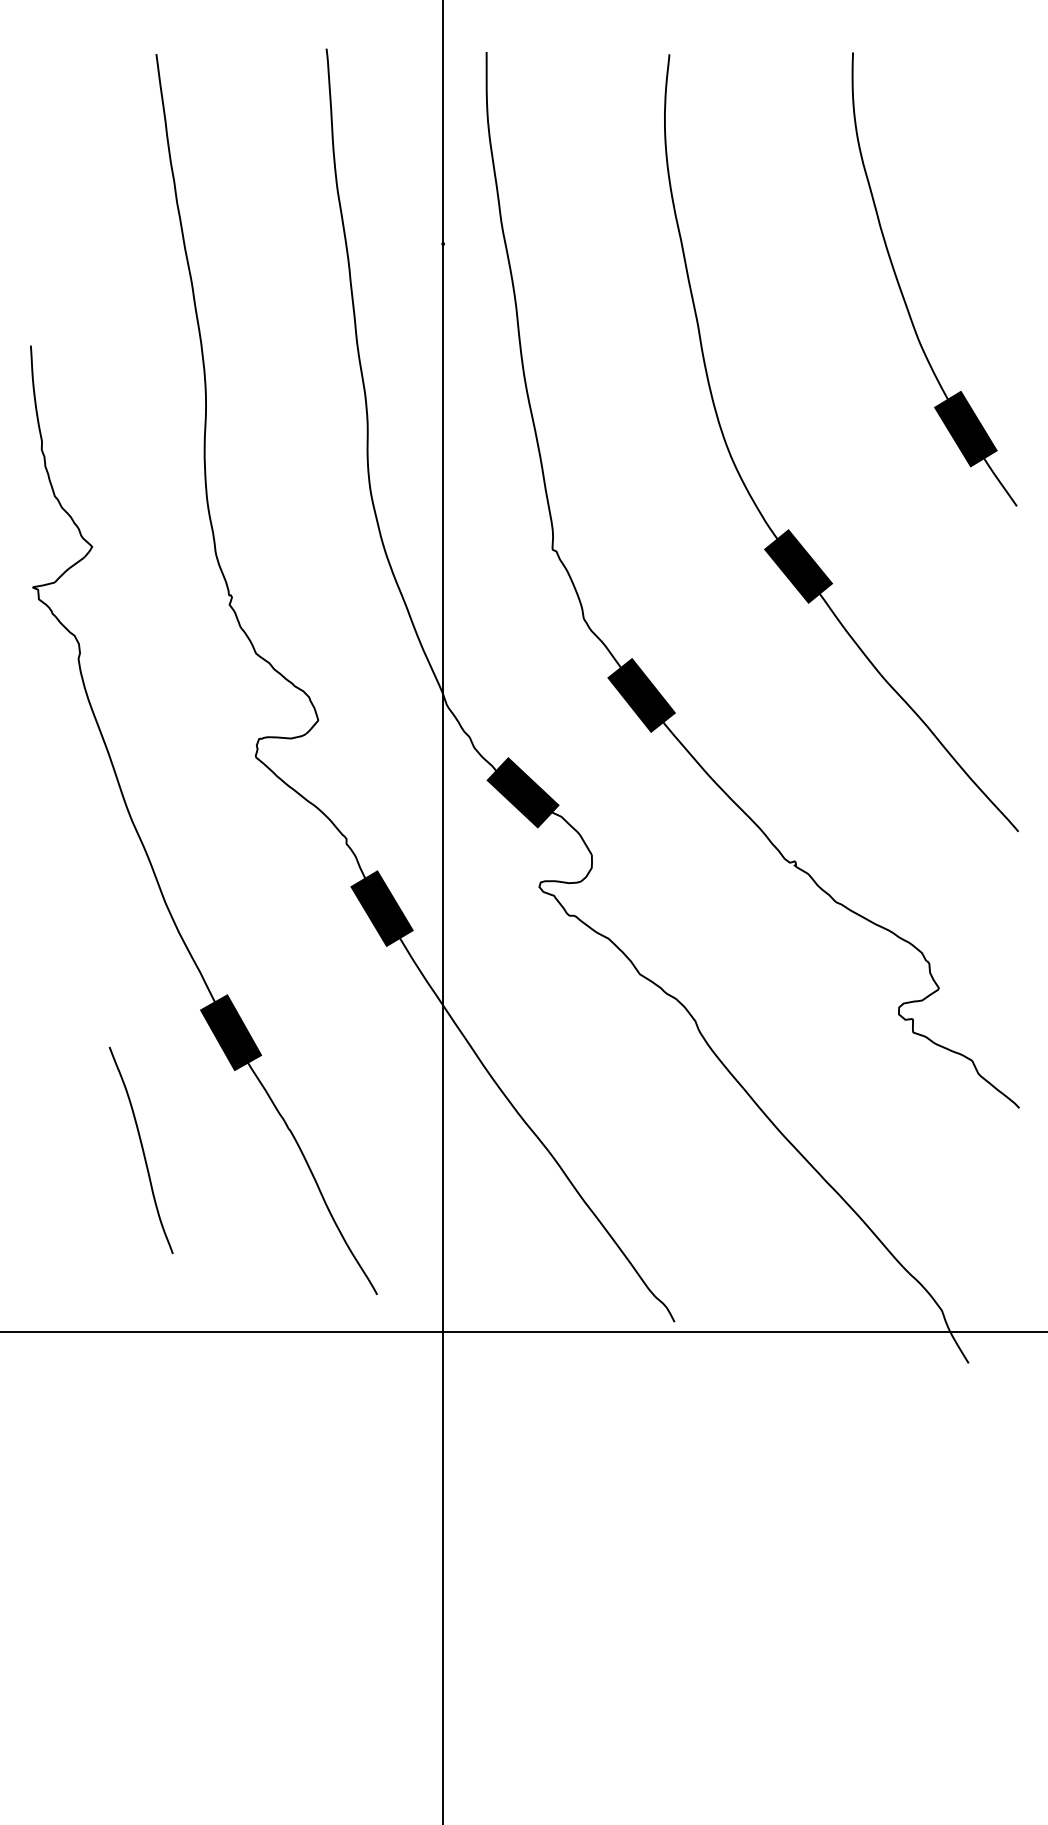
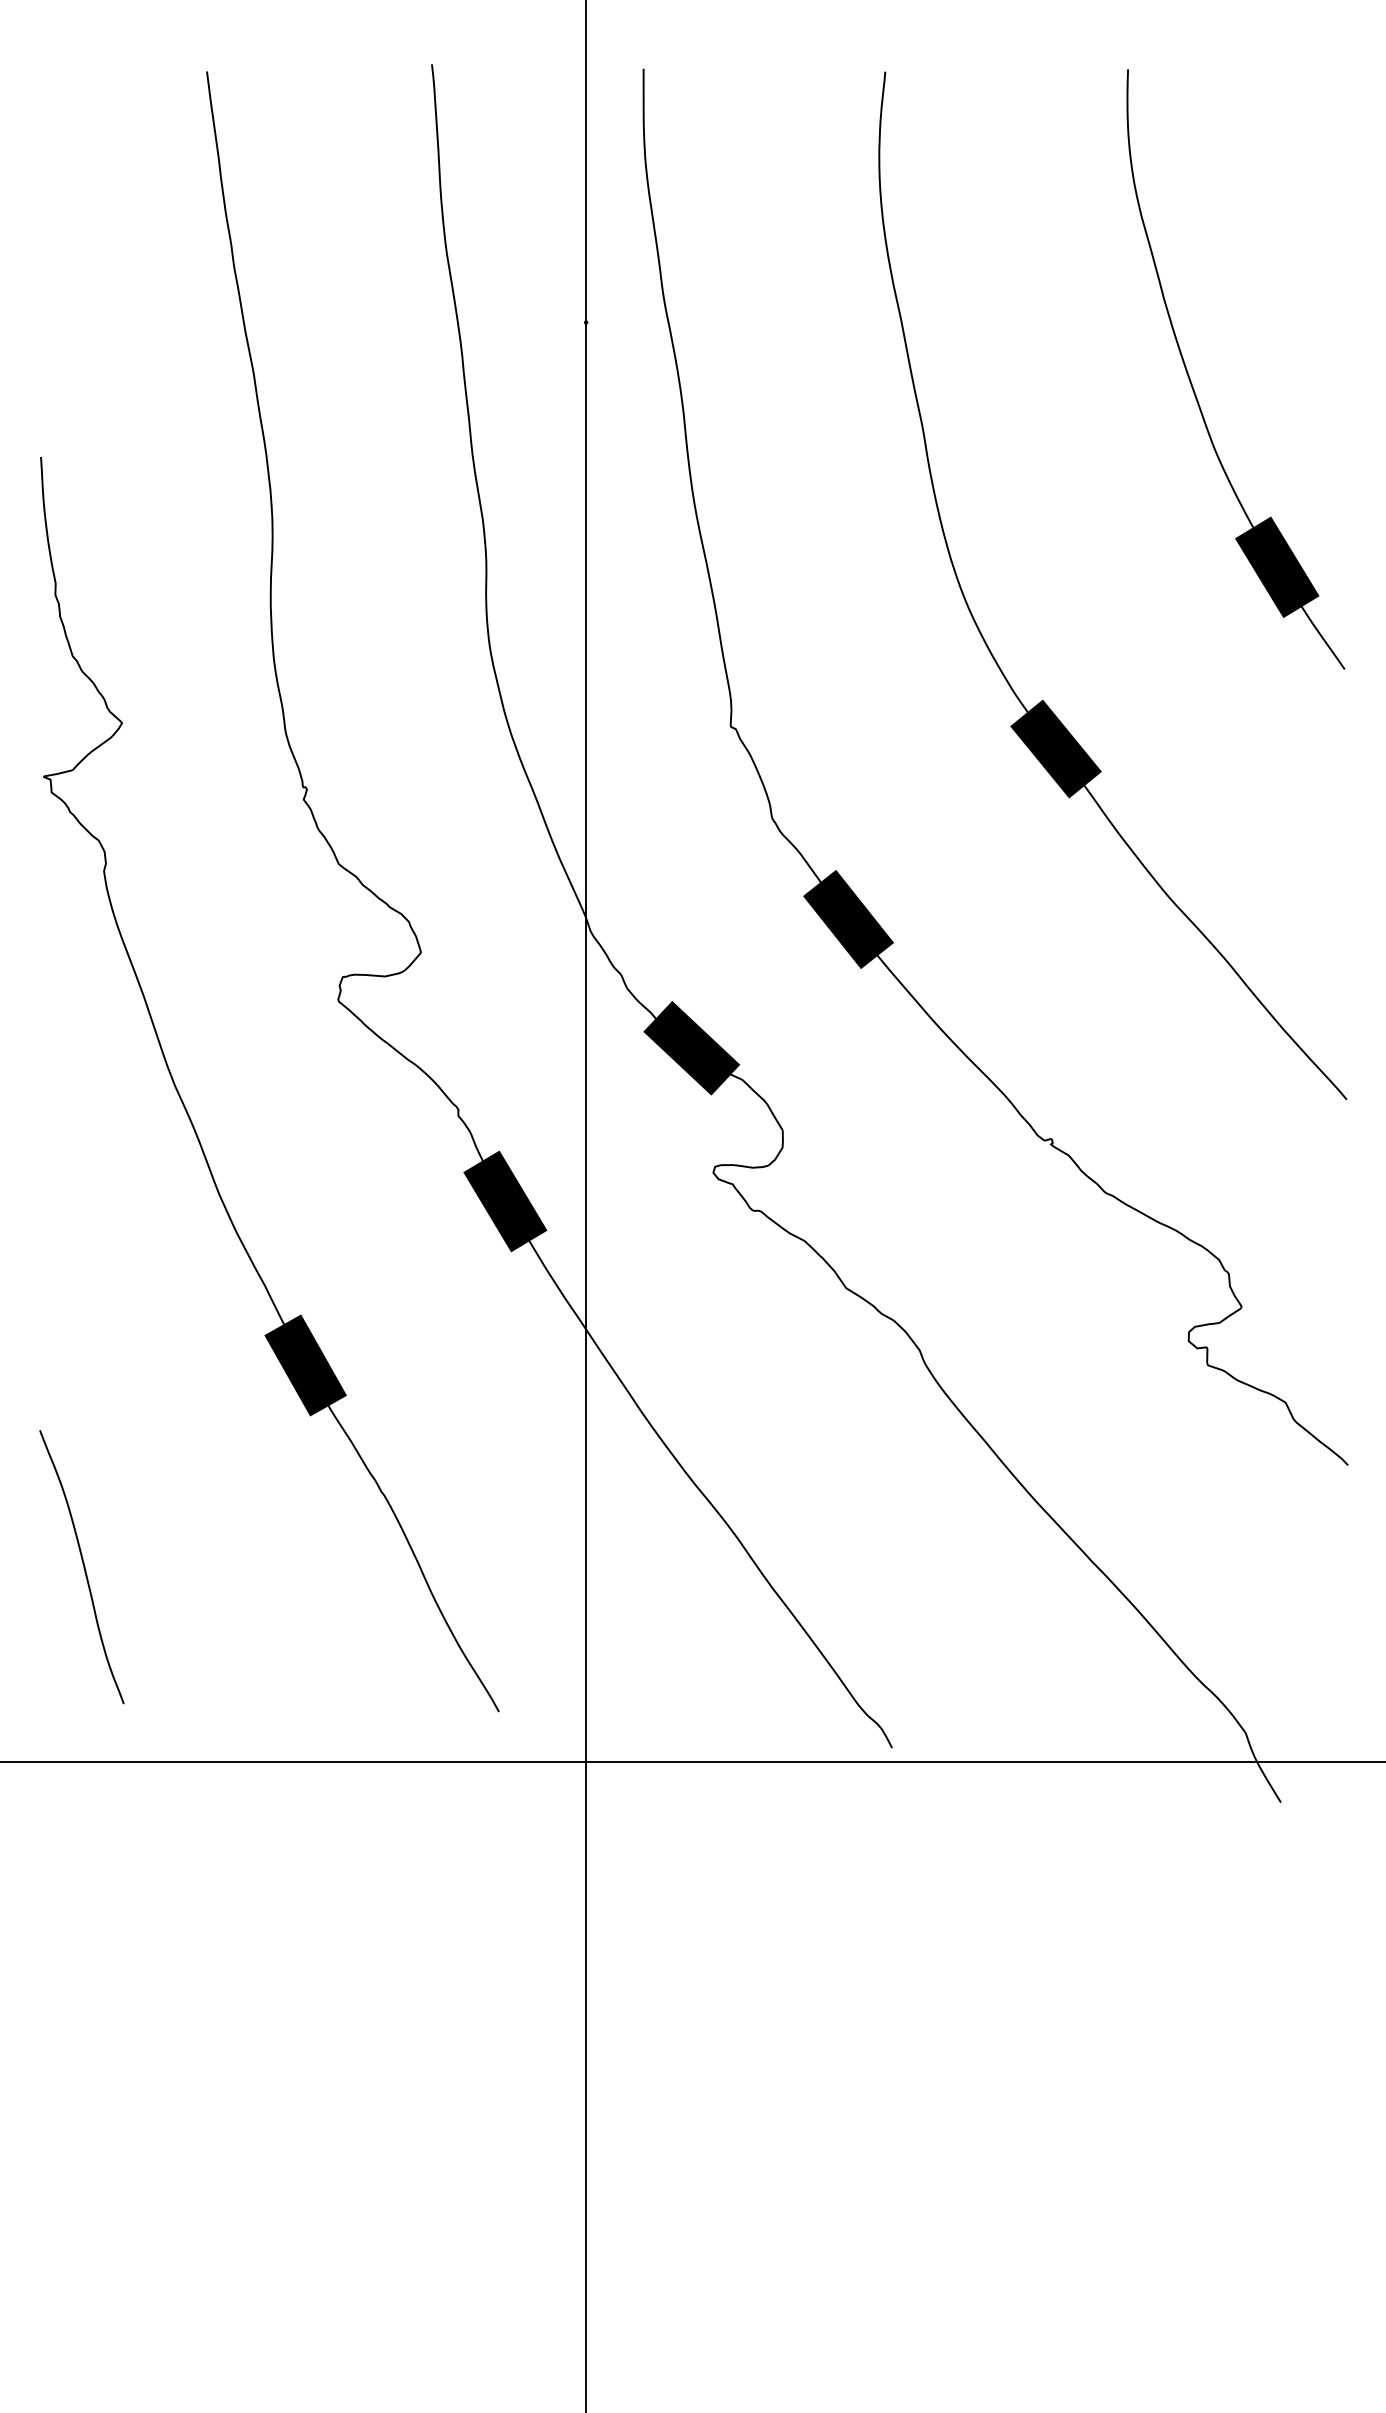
curve: (142, 1150) -> (83, 1567), moved

